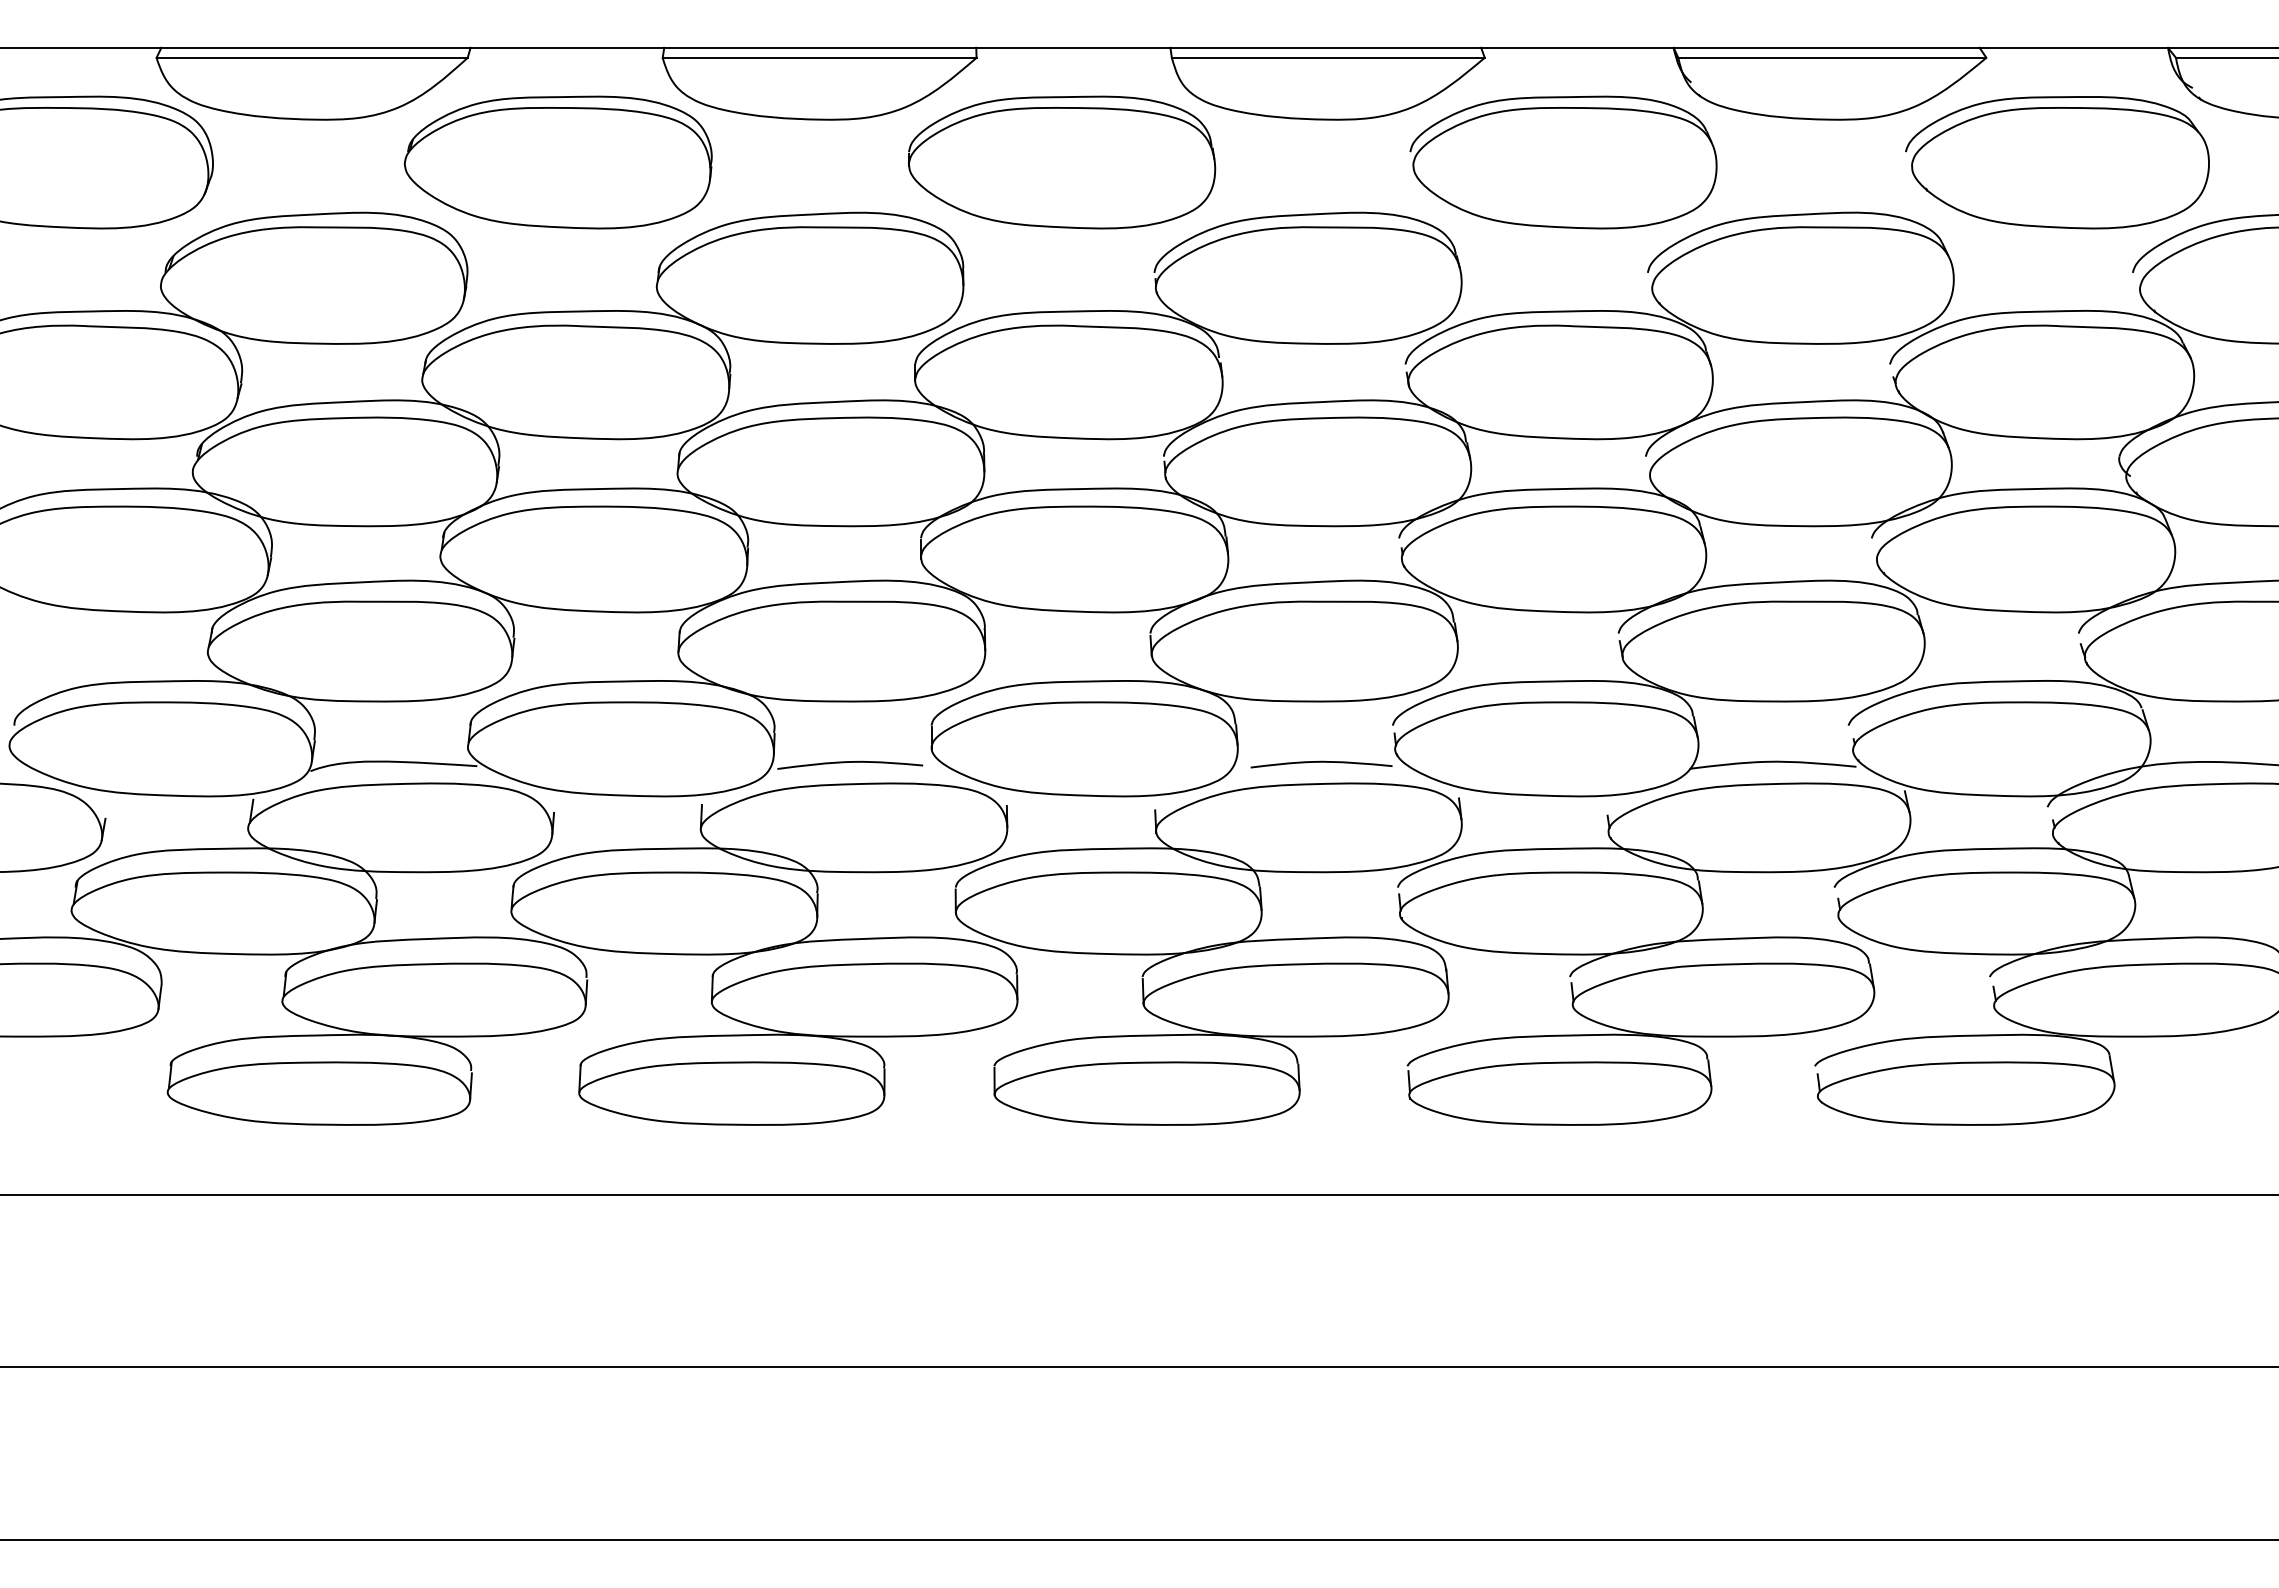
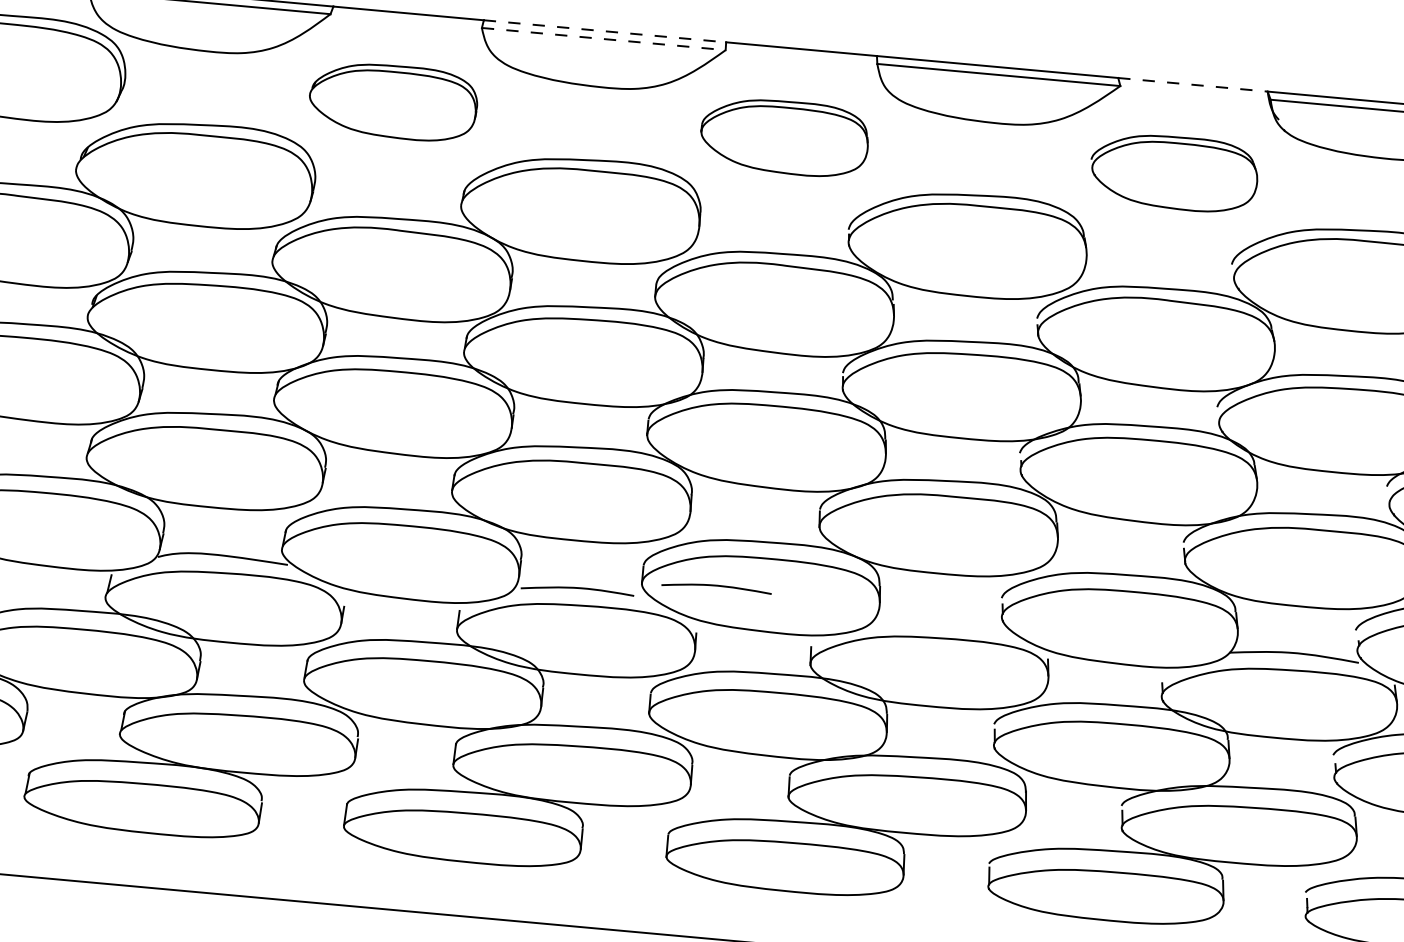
line: (820, 47) -> (605, 31), solid -> dashed
line: (1577, 47) -> (1193, 84), solid -> dashed
line: (819, 57) -> (603, 38), solid -> dashed
part: (557, 162) -> (392, 101), size x0.7
part: (1062, 162) -> (785, 137), size x0.7
part: (1563, 162) -> (1174, 172), size x0.7
curve: (1321, 762) -> (716, 586), moved

